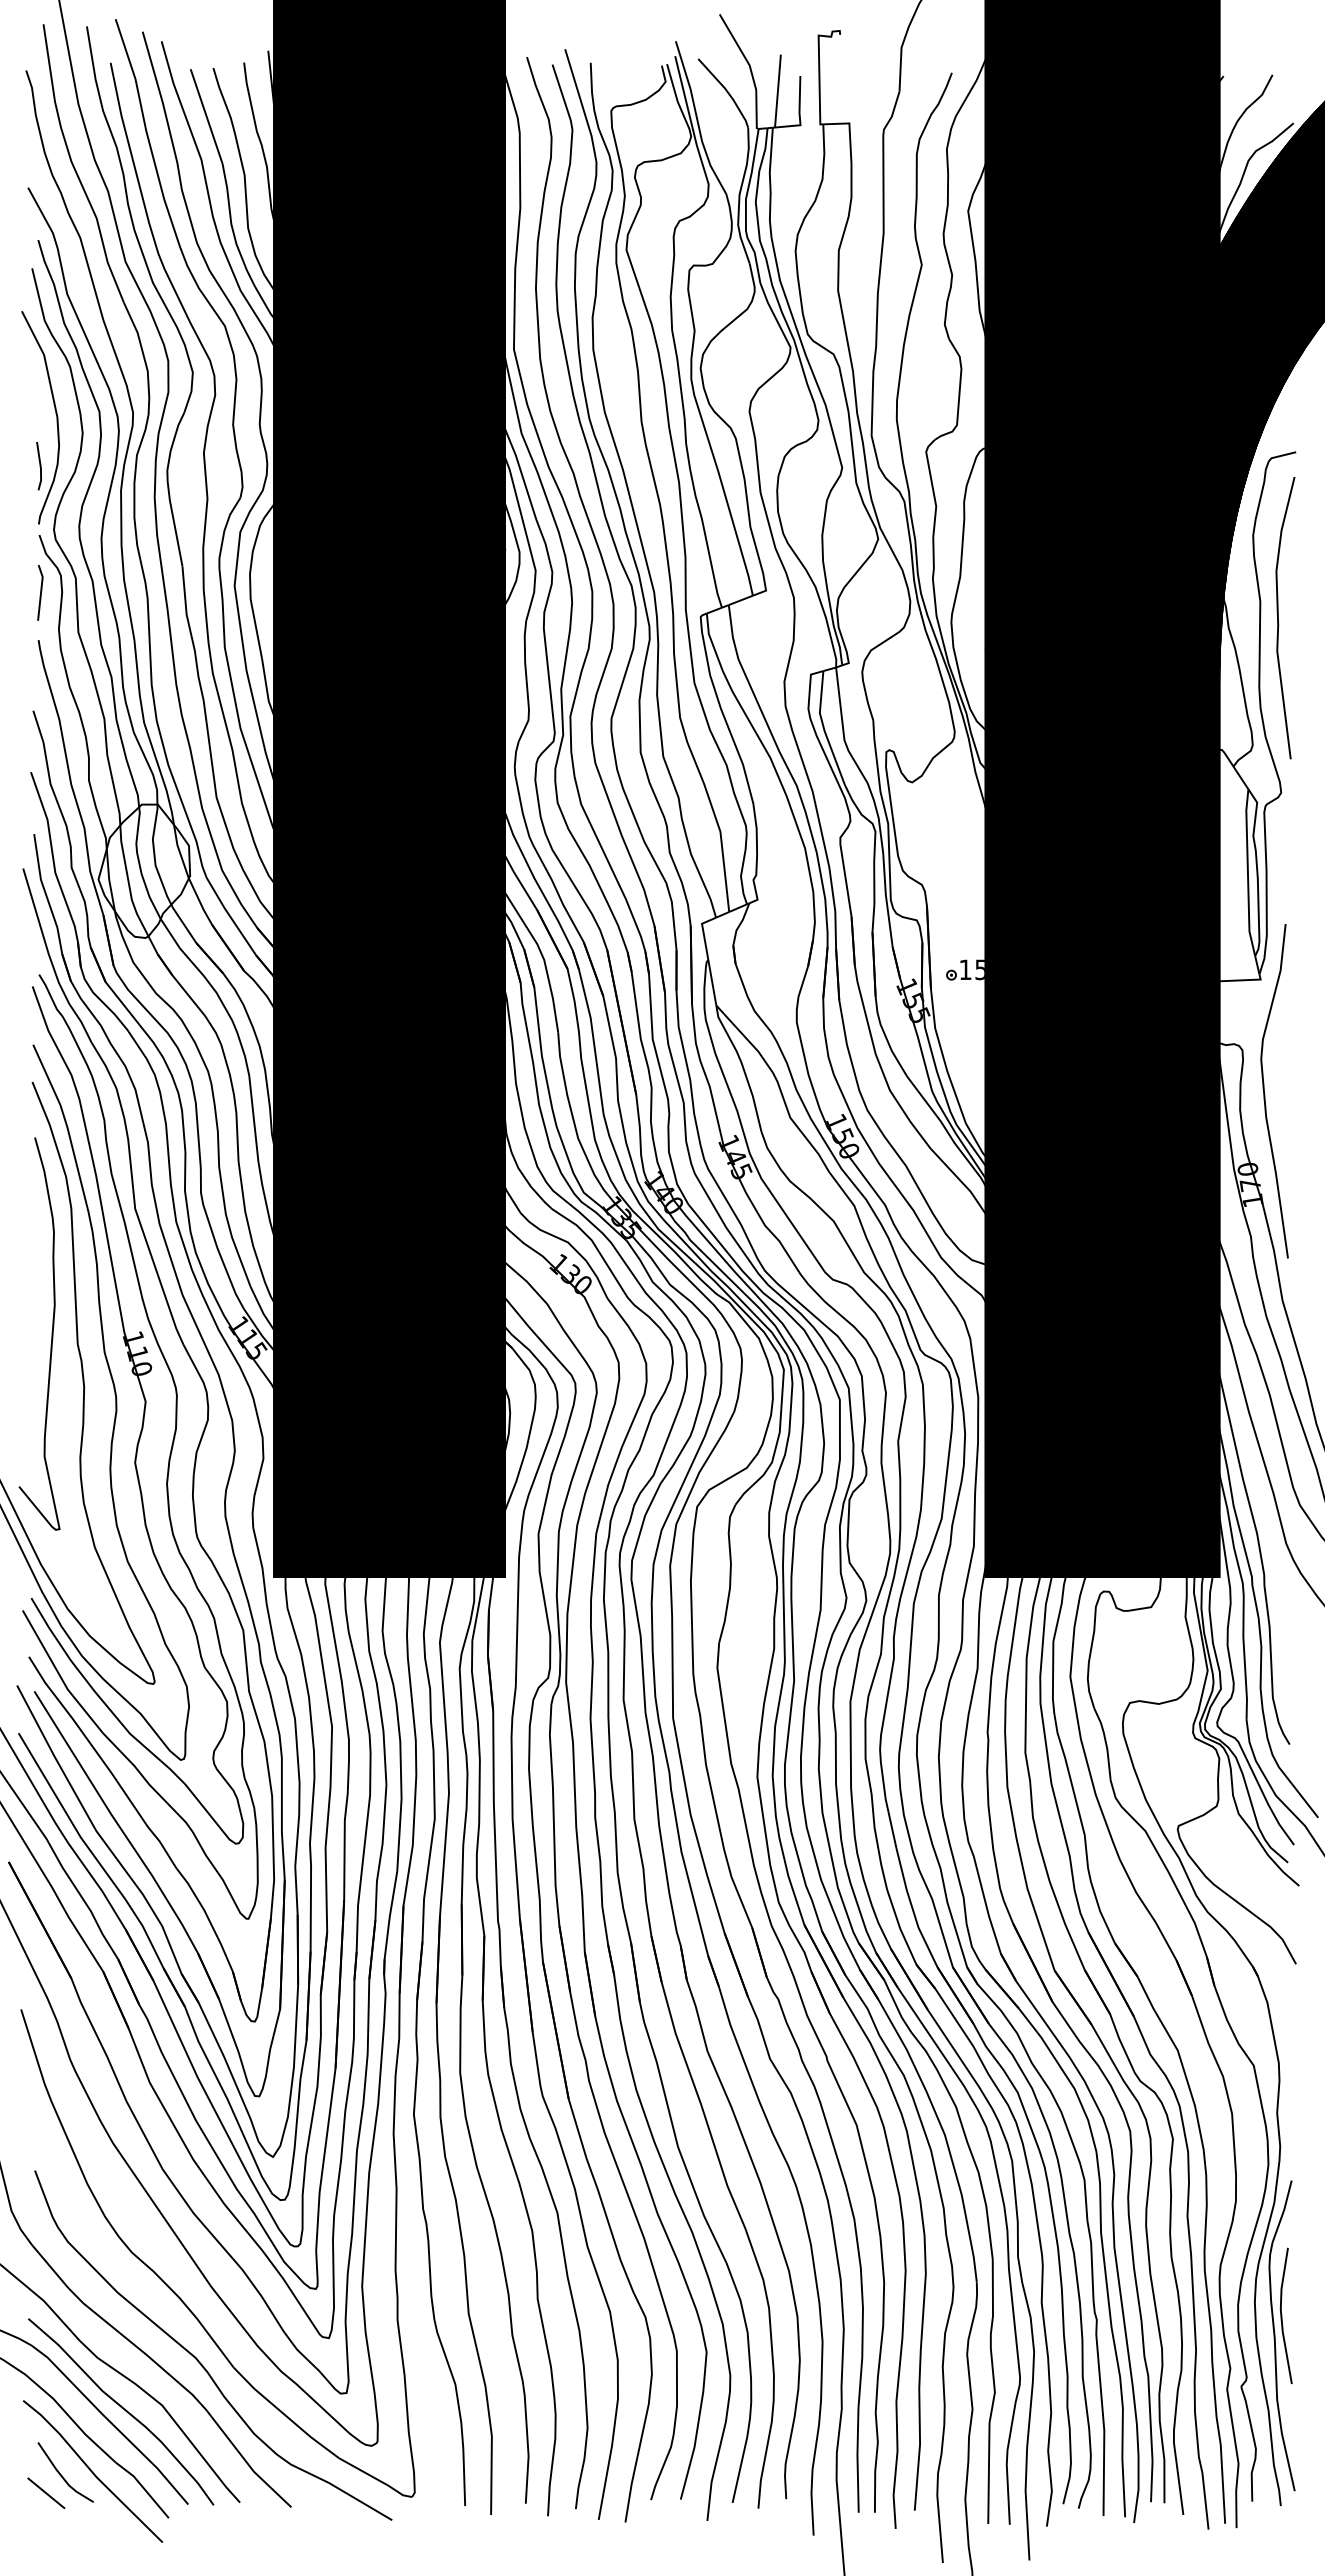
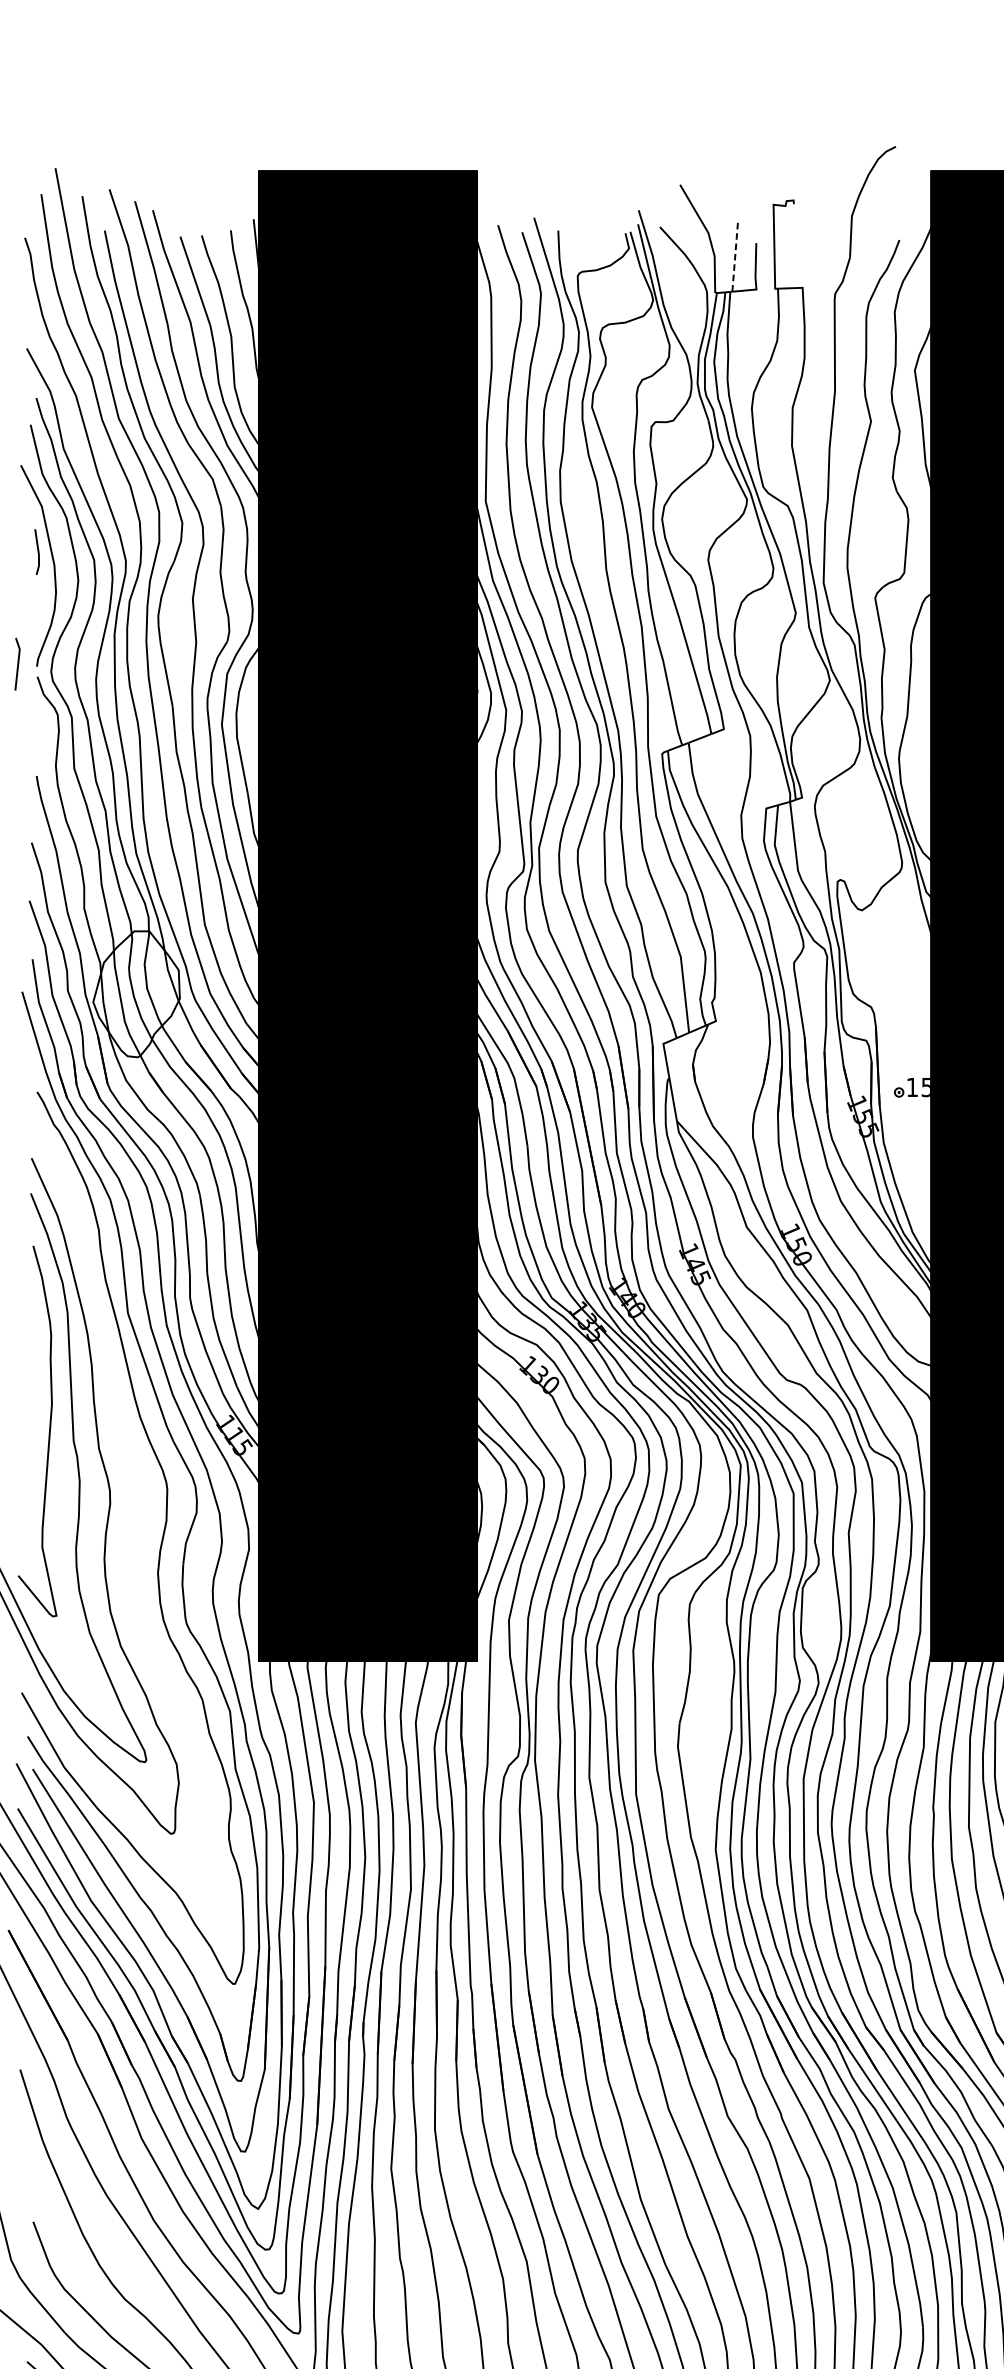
line: (777, 91) -> (734, 257), solid -> dashed
line: (39, 466) -> (37, 552), moved
line: (40, 592) -> (17, 663), moved
part: (137, 1415) -> (130, 1508), removed

